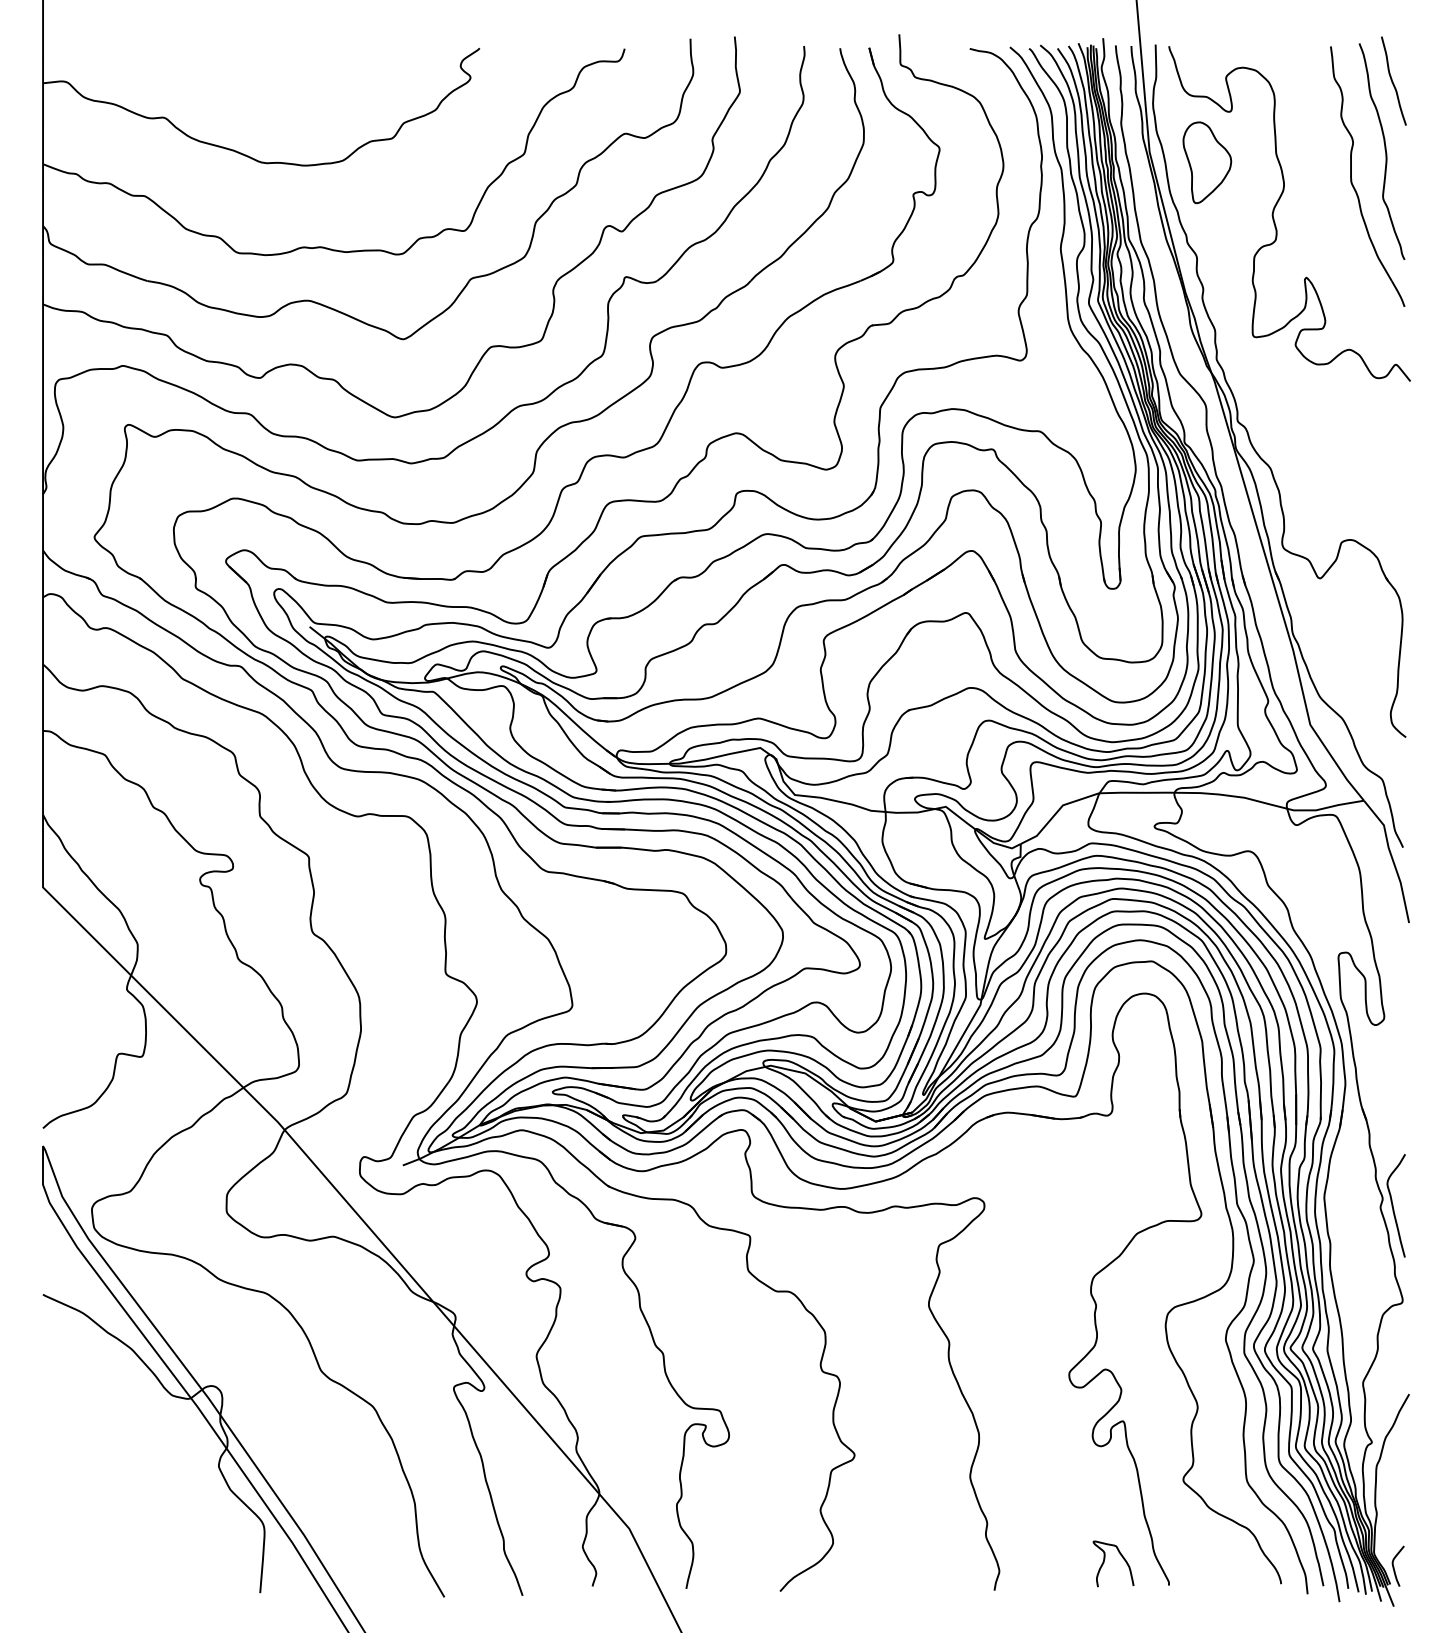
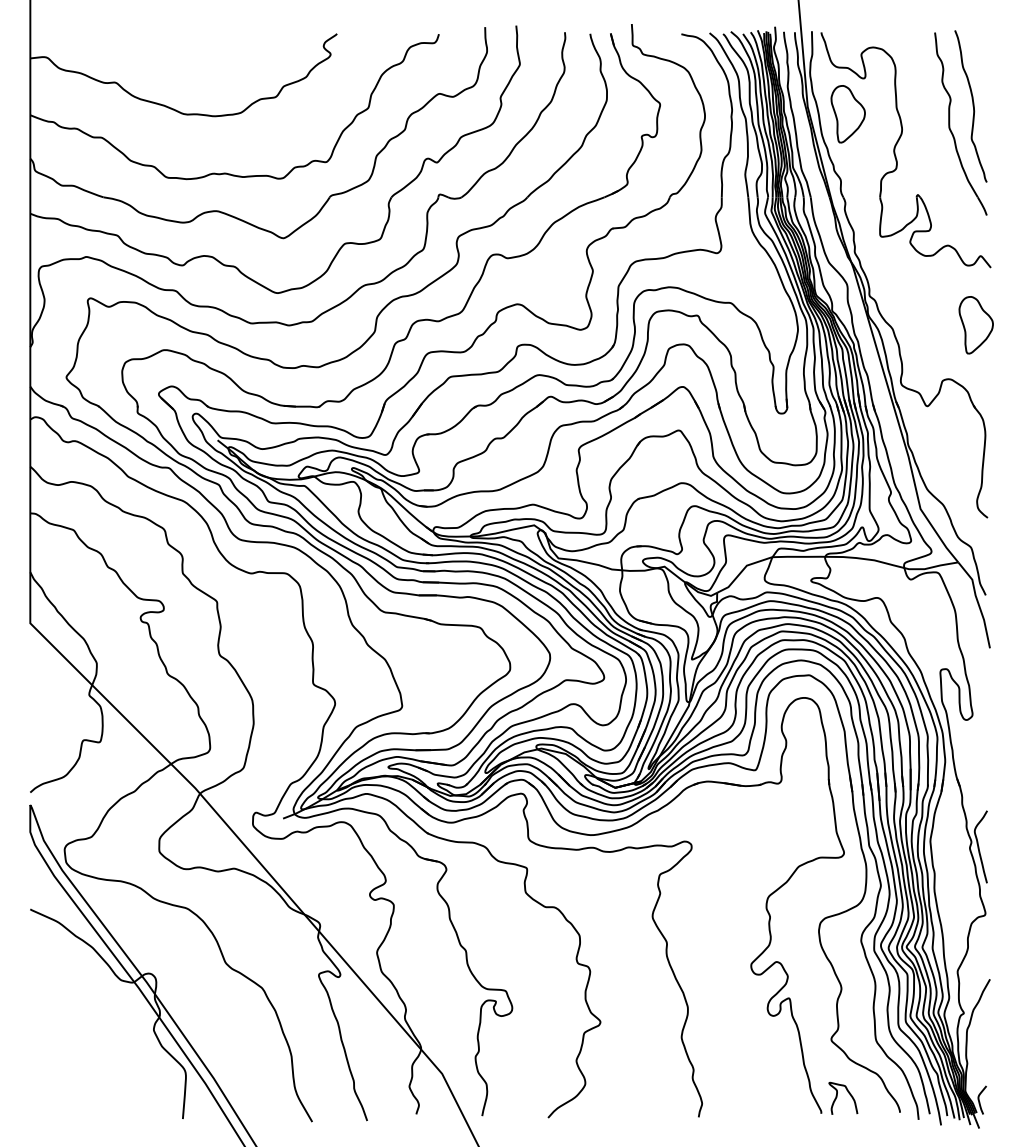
curve: (1392, 80) -> (978, 56), removed
part: (1388, 463) -> (975, 325), added
curve: (1105, 1562) -> (837, 1097), moved

